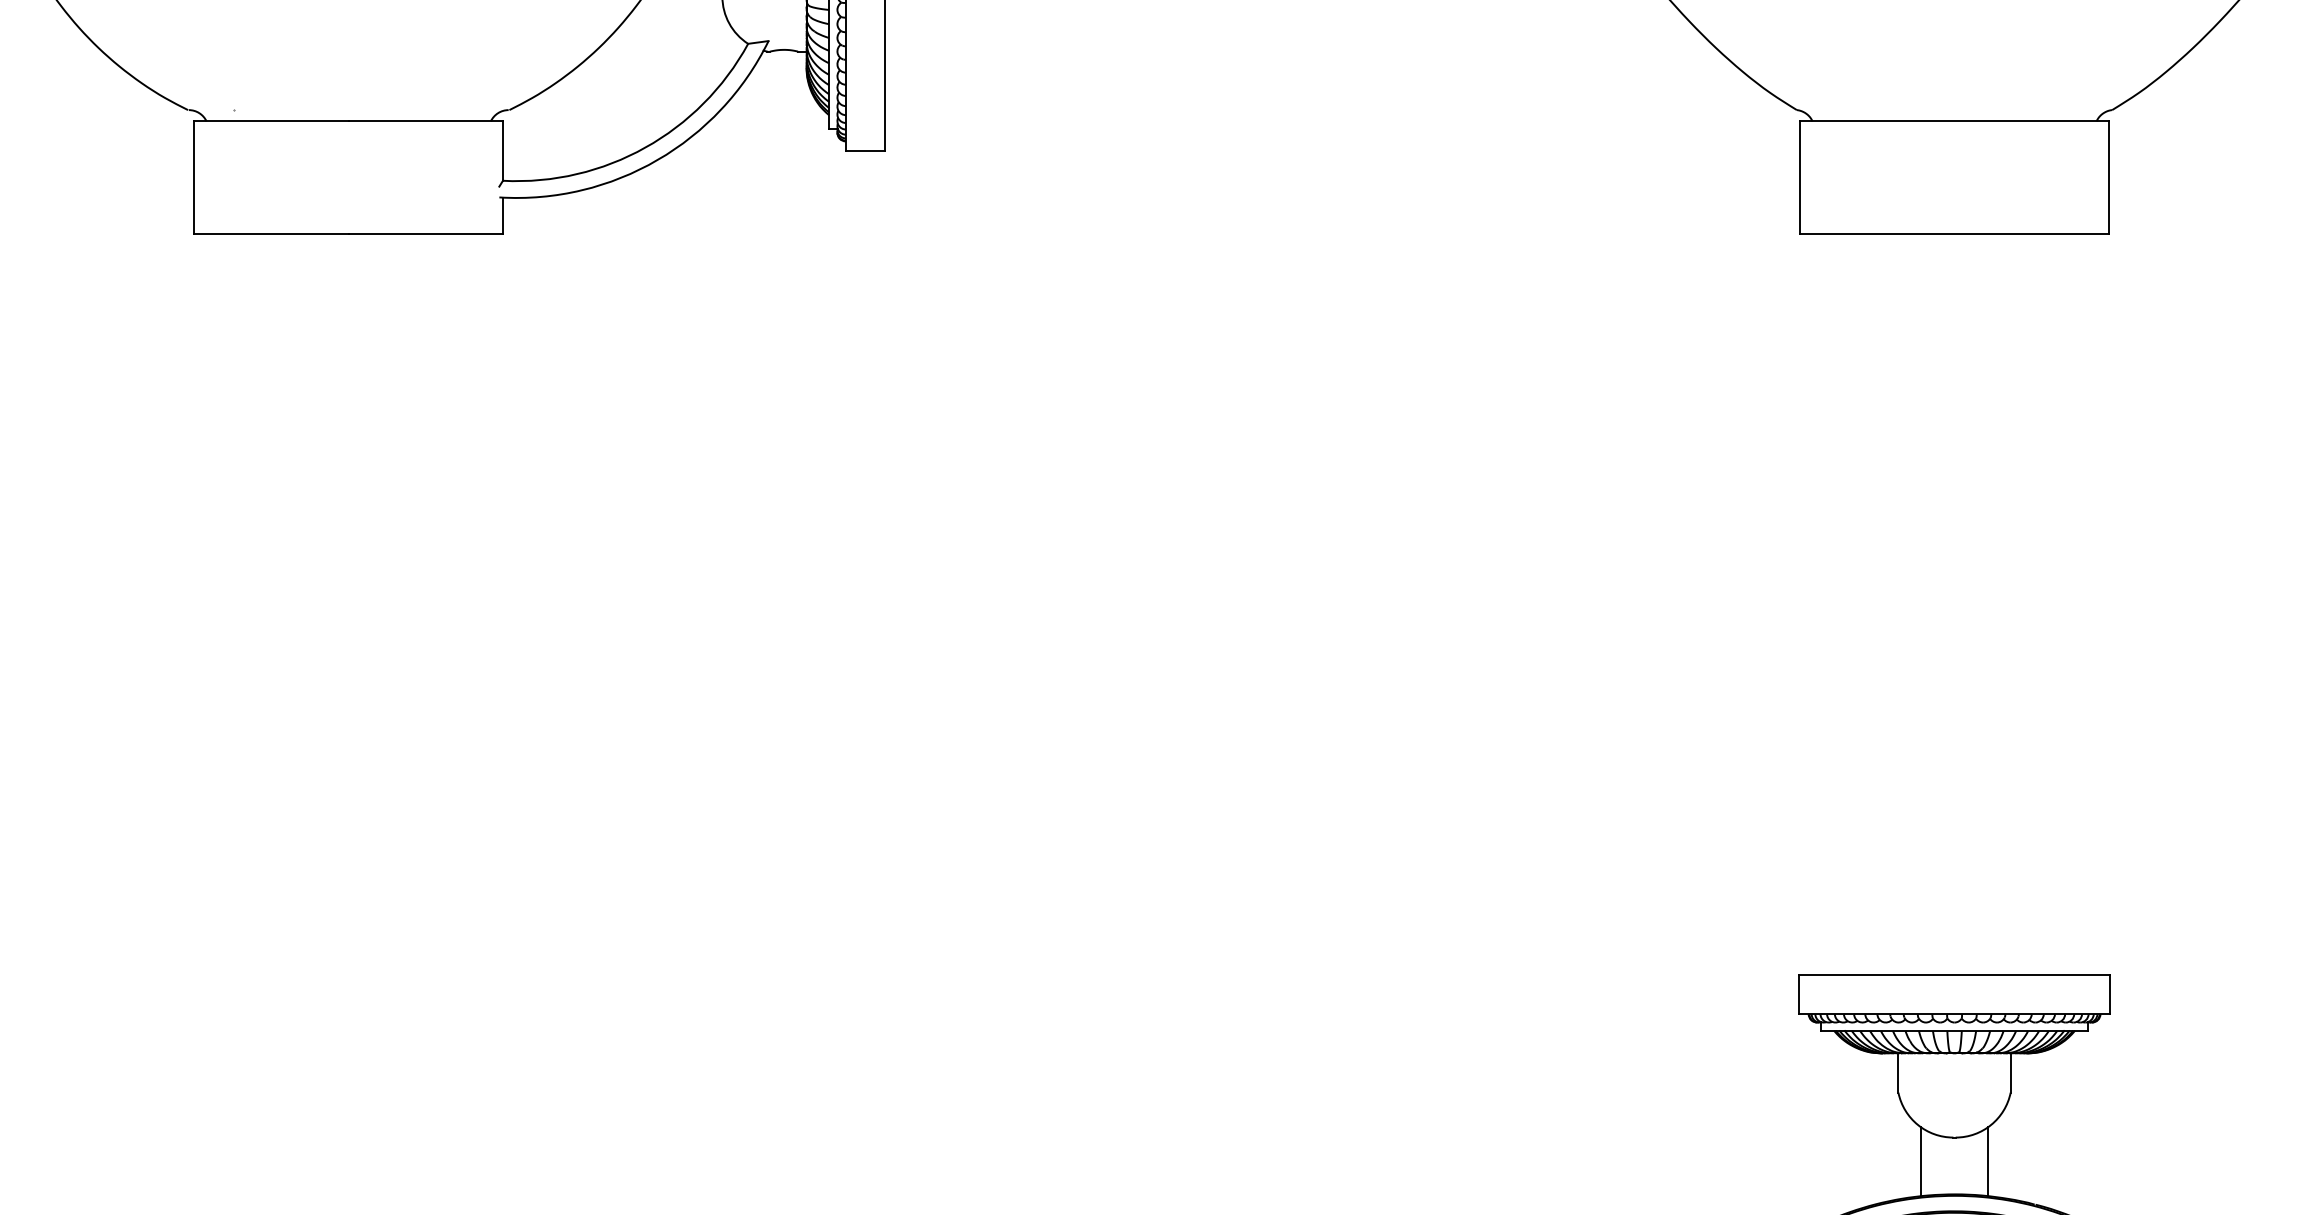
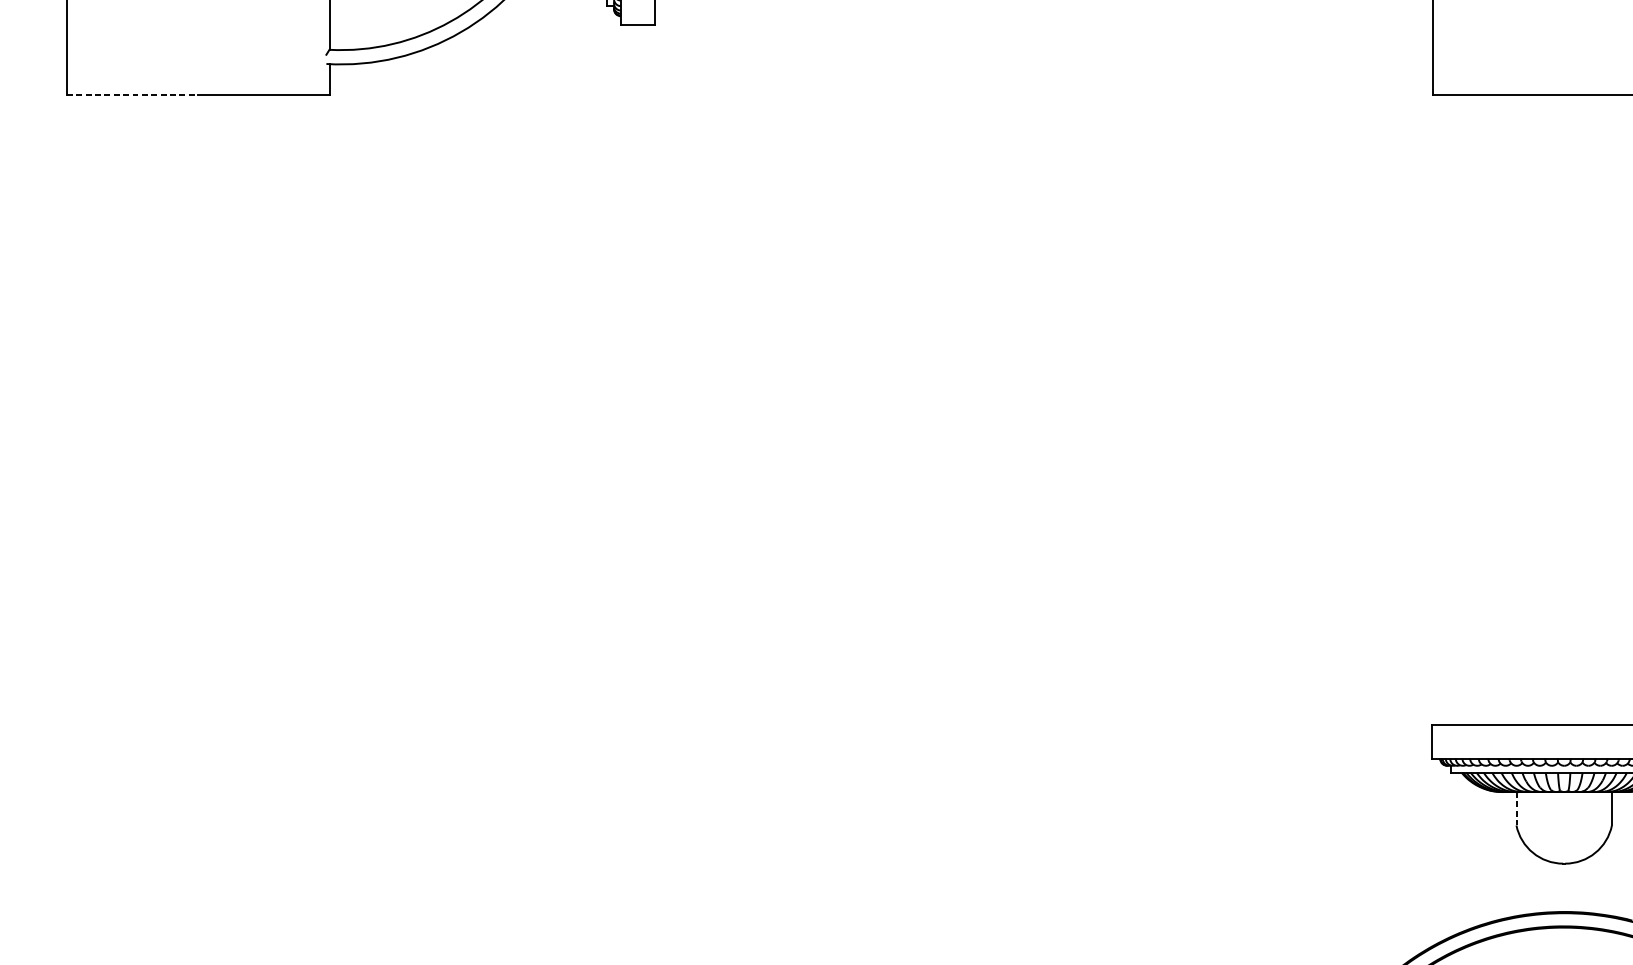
line: (272, 233) -> (133, 94), solid -> dashed
line: (1898, 1073) -> (1516, 809), solid -> dashed
line: (1920, 1161) -> (1535, 884), removed
line: (1988, 1161) -> (1593, 884), removed

